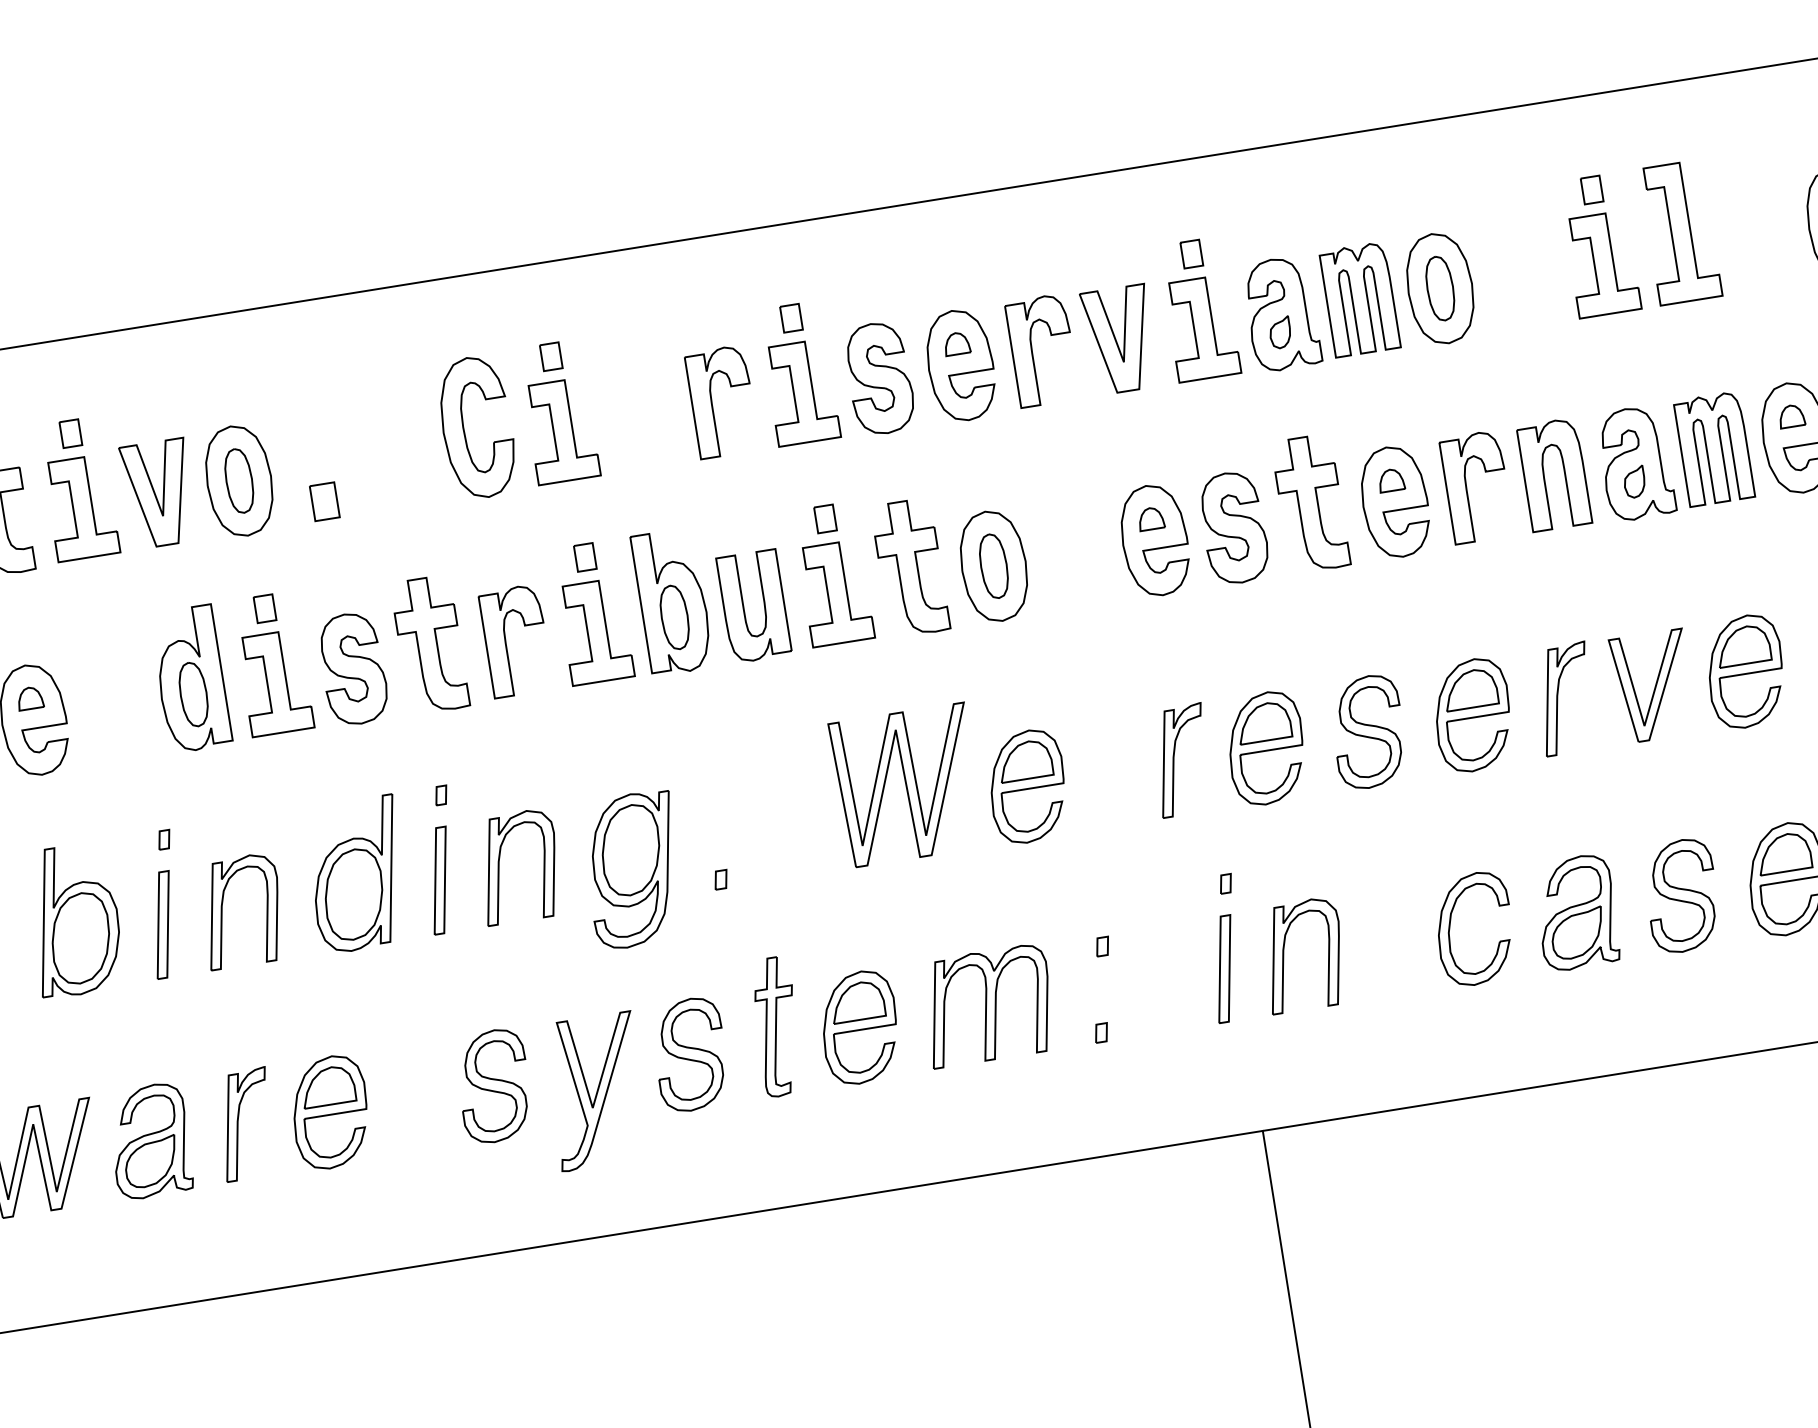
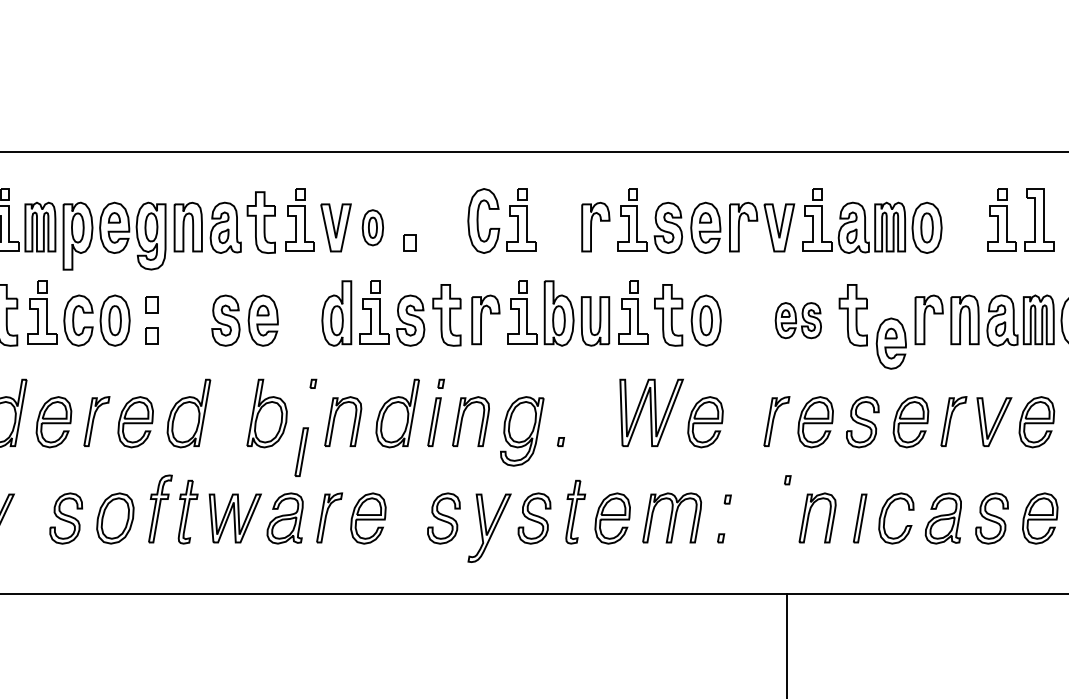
part: (238, 480) -> (372, 227), size x0.7
part: (1393, 502) -> (890, 343), moved
part: (1193, 533) -> (798, 320), size x0.7
part: (162, 923) -> (301, 451), moved
part: (1225, 968) -> (860, 518), moved

